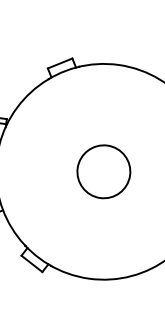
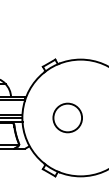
circle: (103, 170) -> (67, 117), moved

